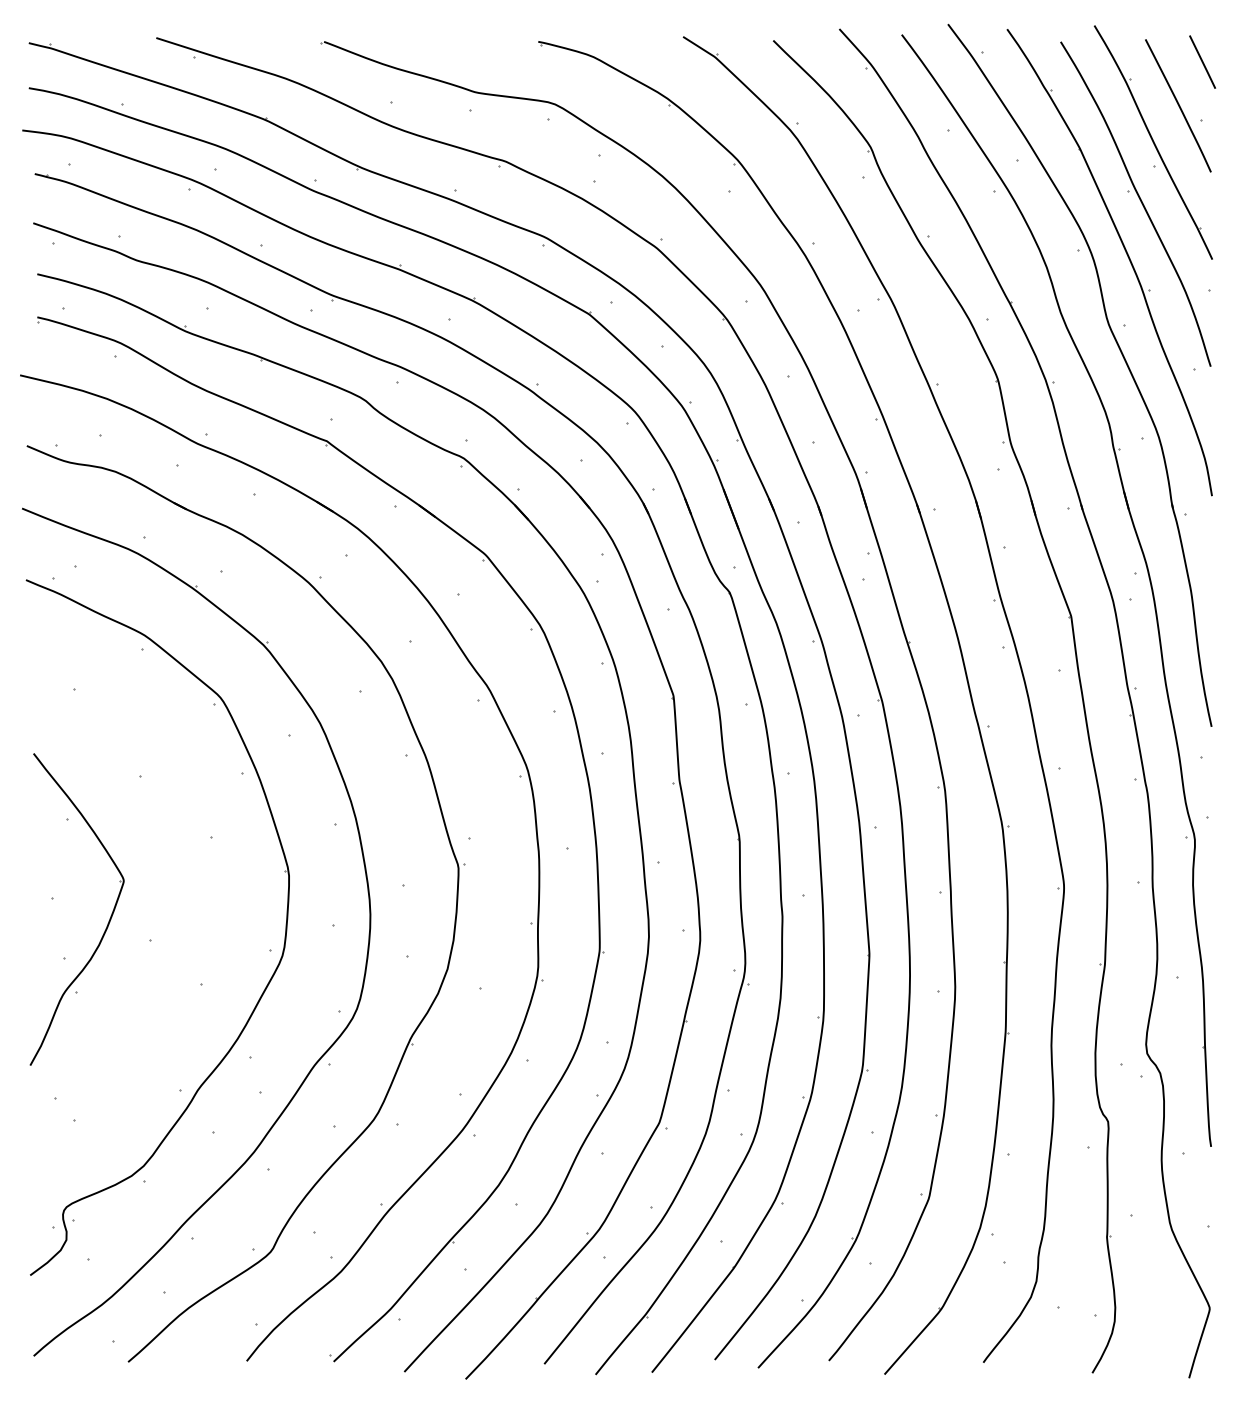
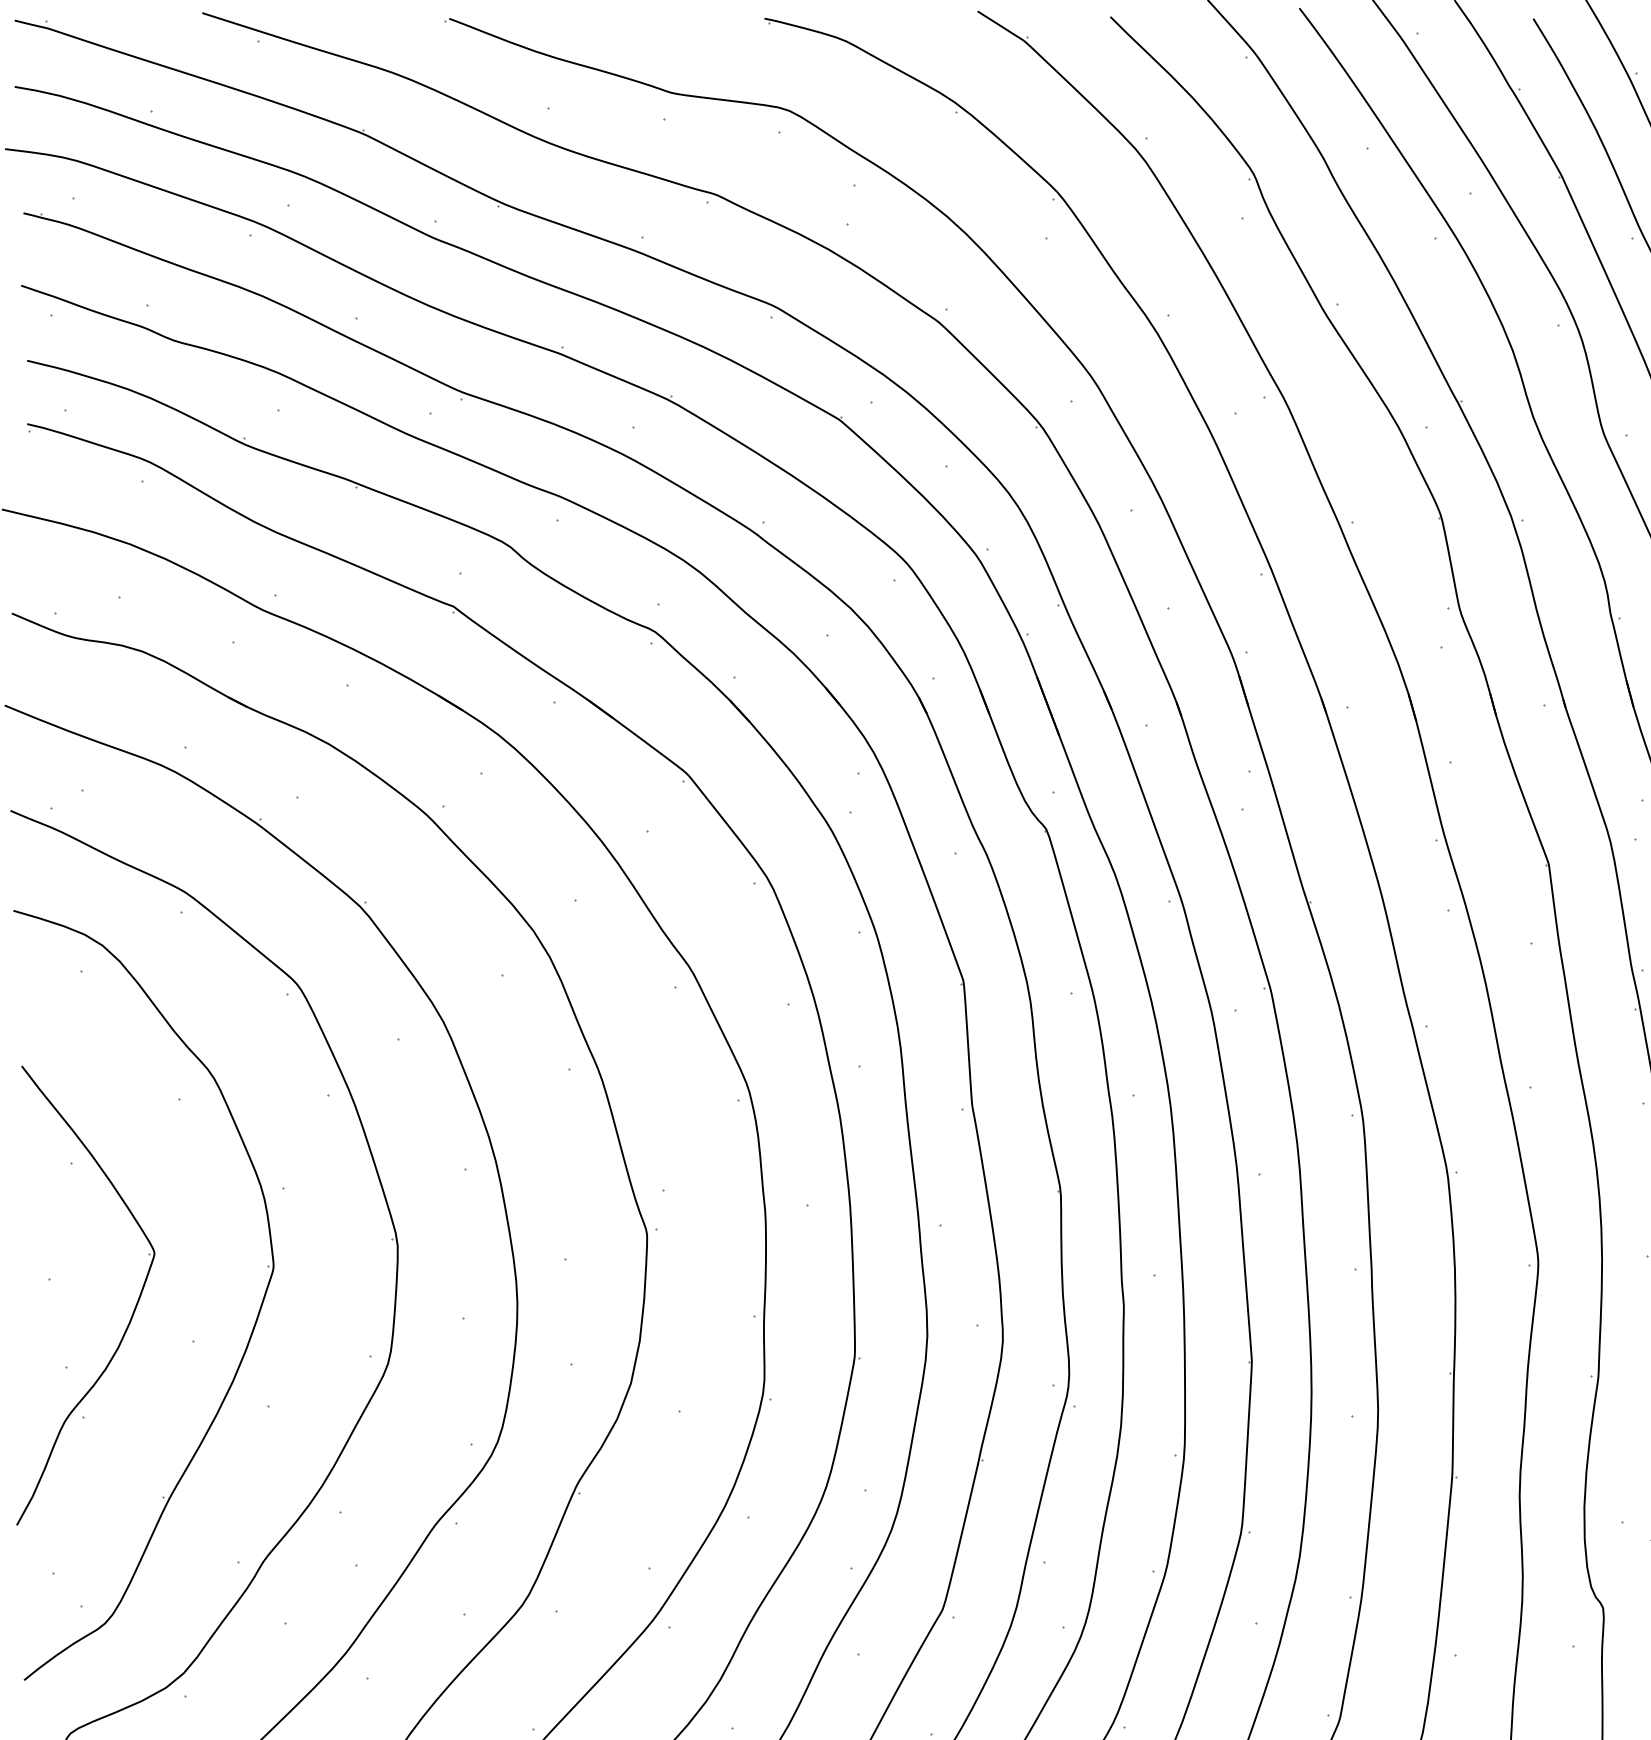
part: (189, 933) -> (251, 1330), added

